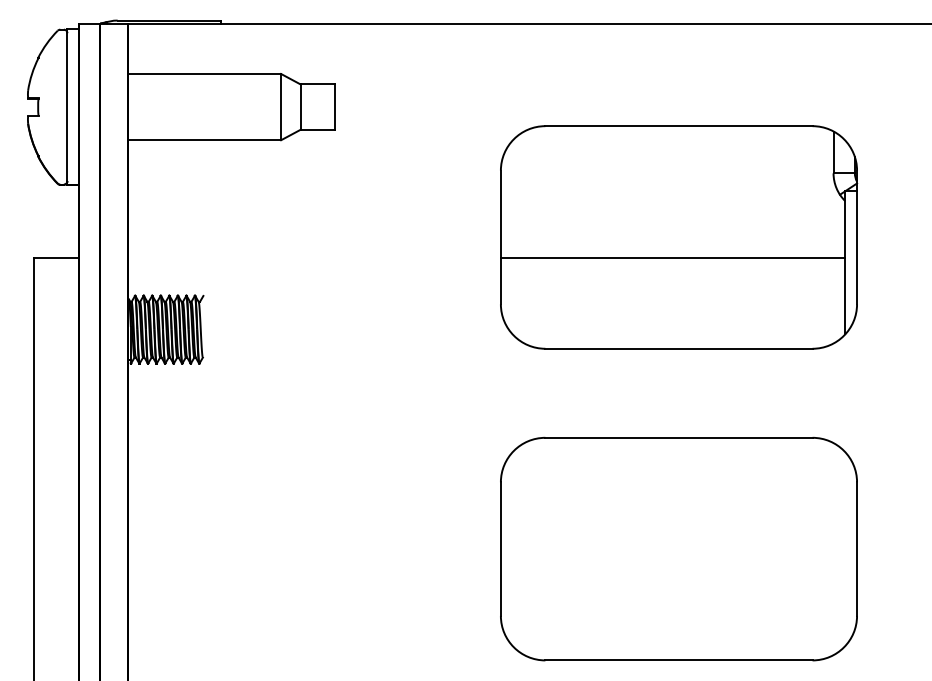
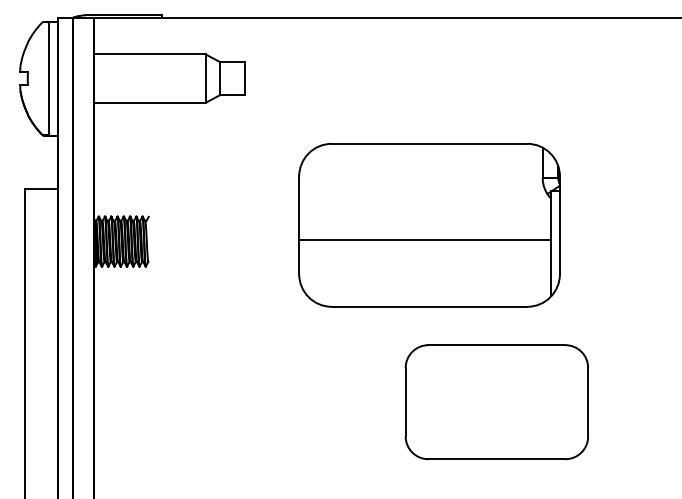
part: (679, 237) -> (429, 225), moved
part: (678, 548) -> (496, 401), size x0.7

